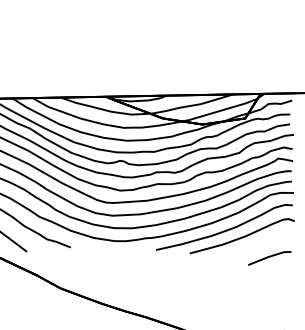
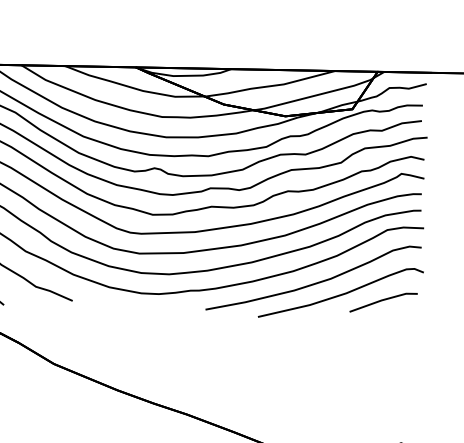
line: (269, 257) -> (383, 301), moved

